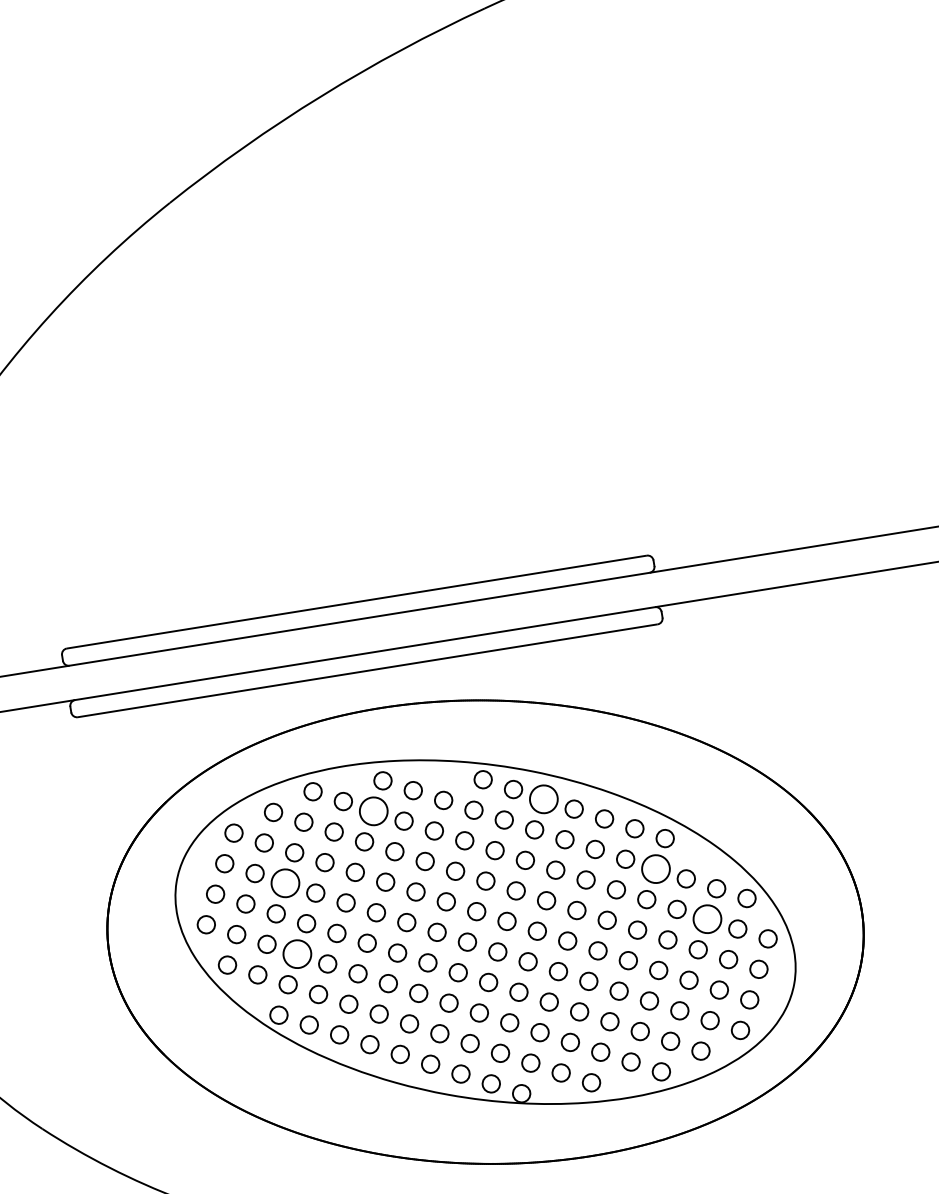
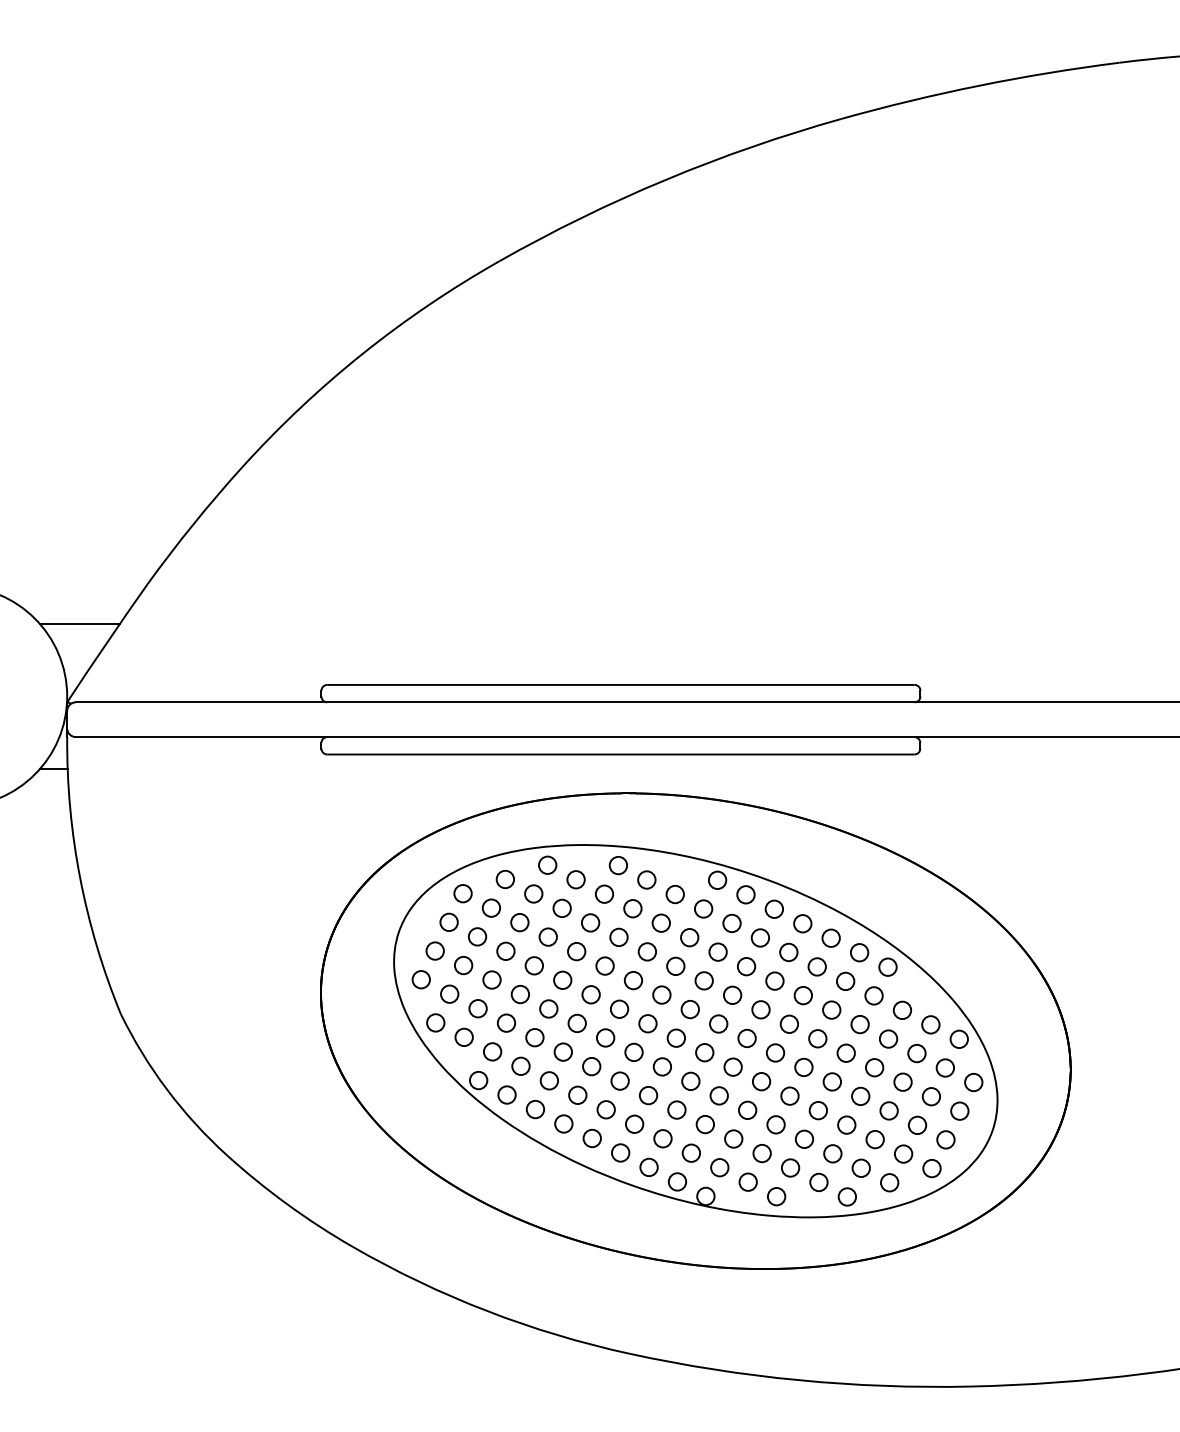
circle: (543, 798) -> (774, 908), size x0.62
circle: (373, 810) -> (604, 893), size x0.62
circle: (655, 868) -> (873, 995), size x0.62
circle: (285, 883) -> (505, 951), size x0.62
circle: (707, 919) -> (916, 1053), size x0.62
circle: (297, 953) -> (506, 1022), size x0.62

